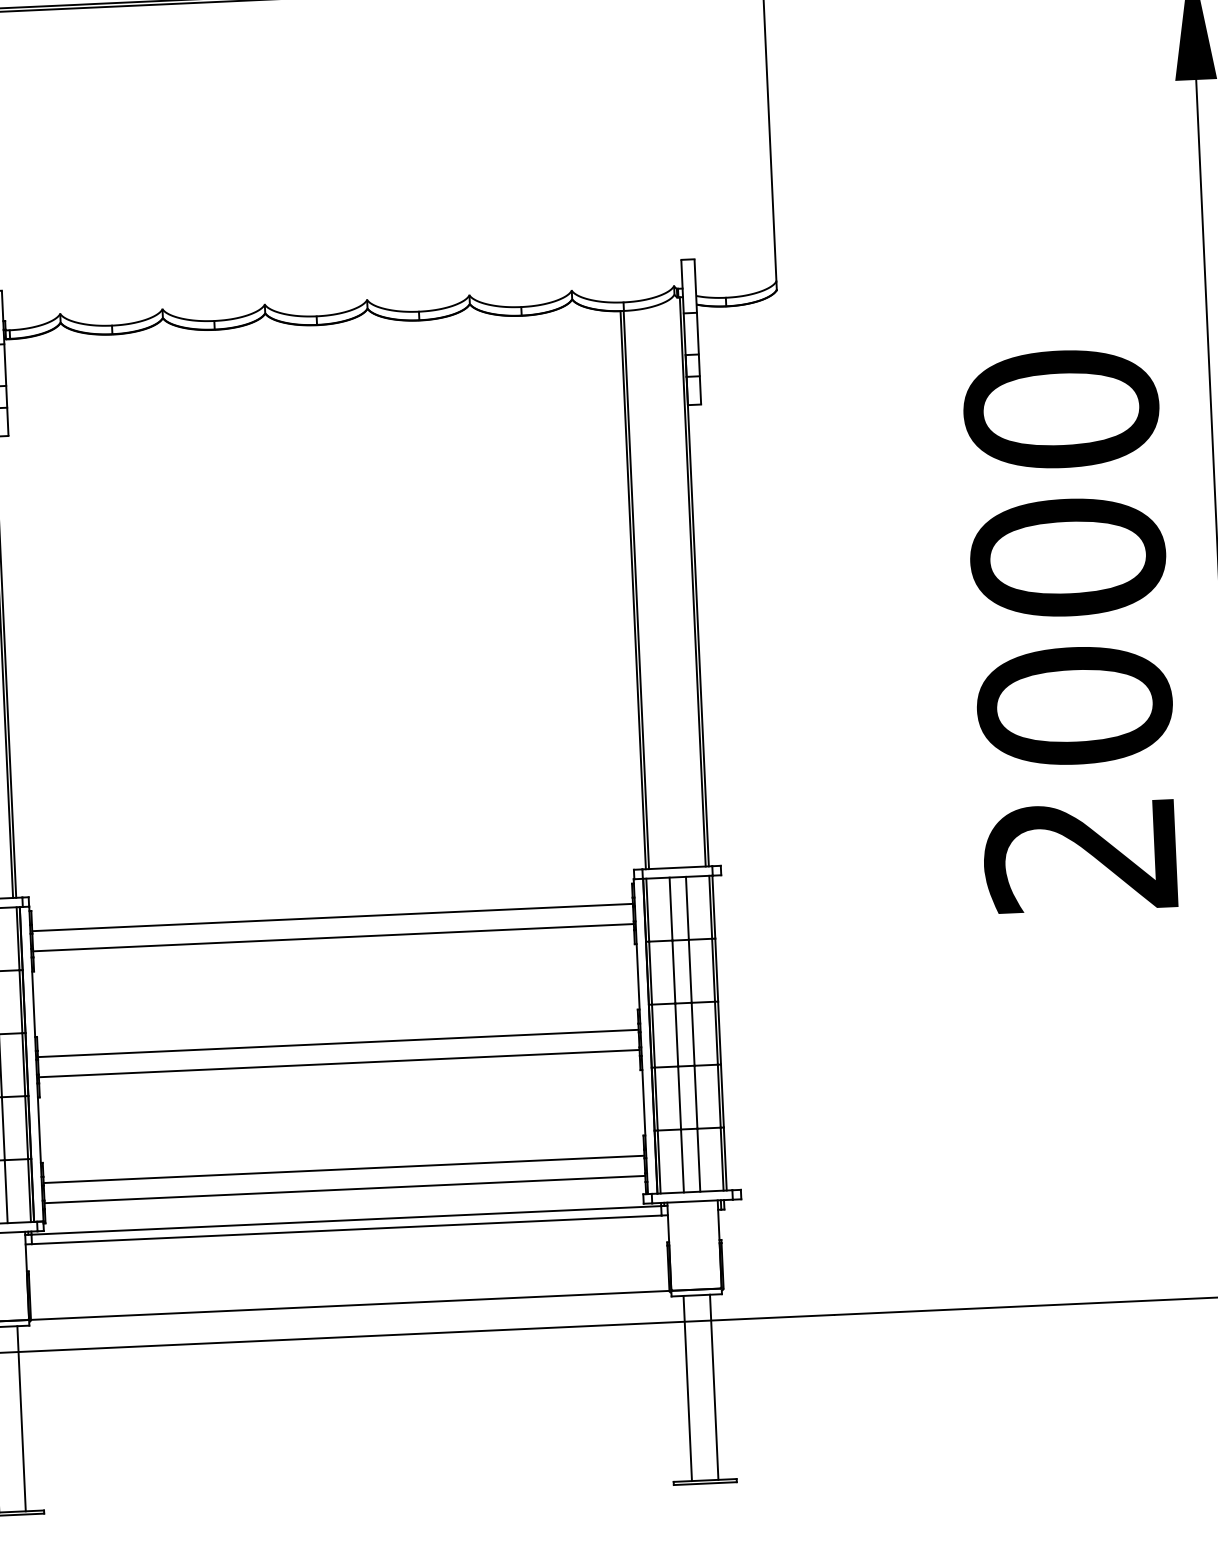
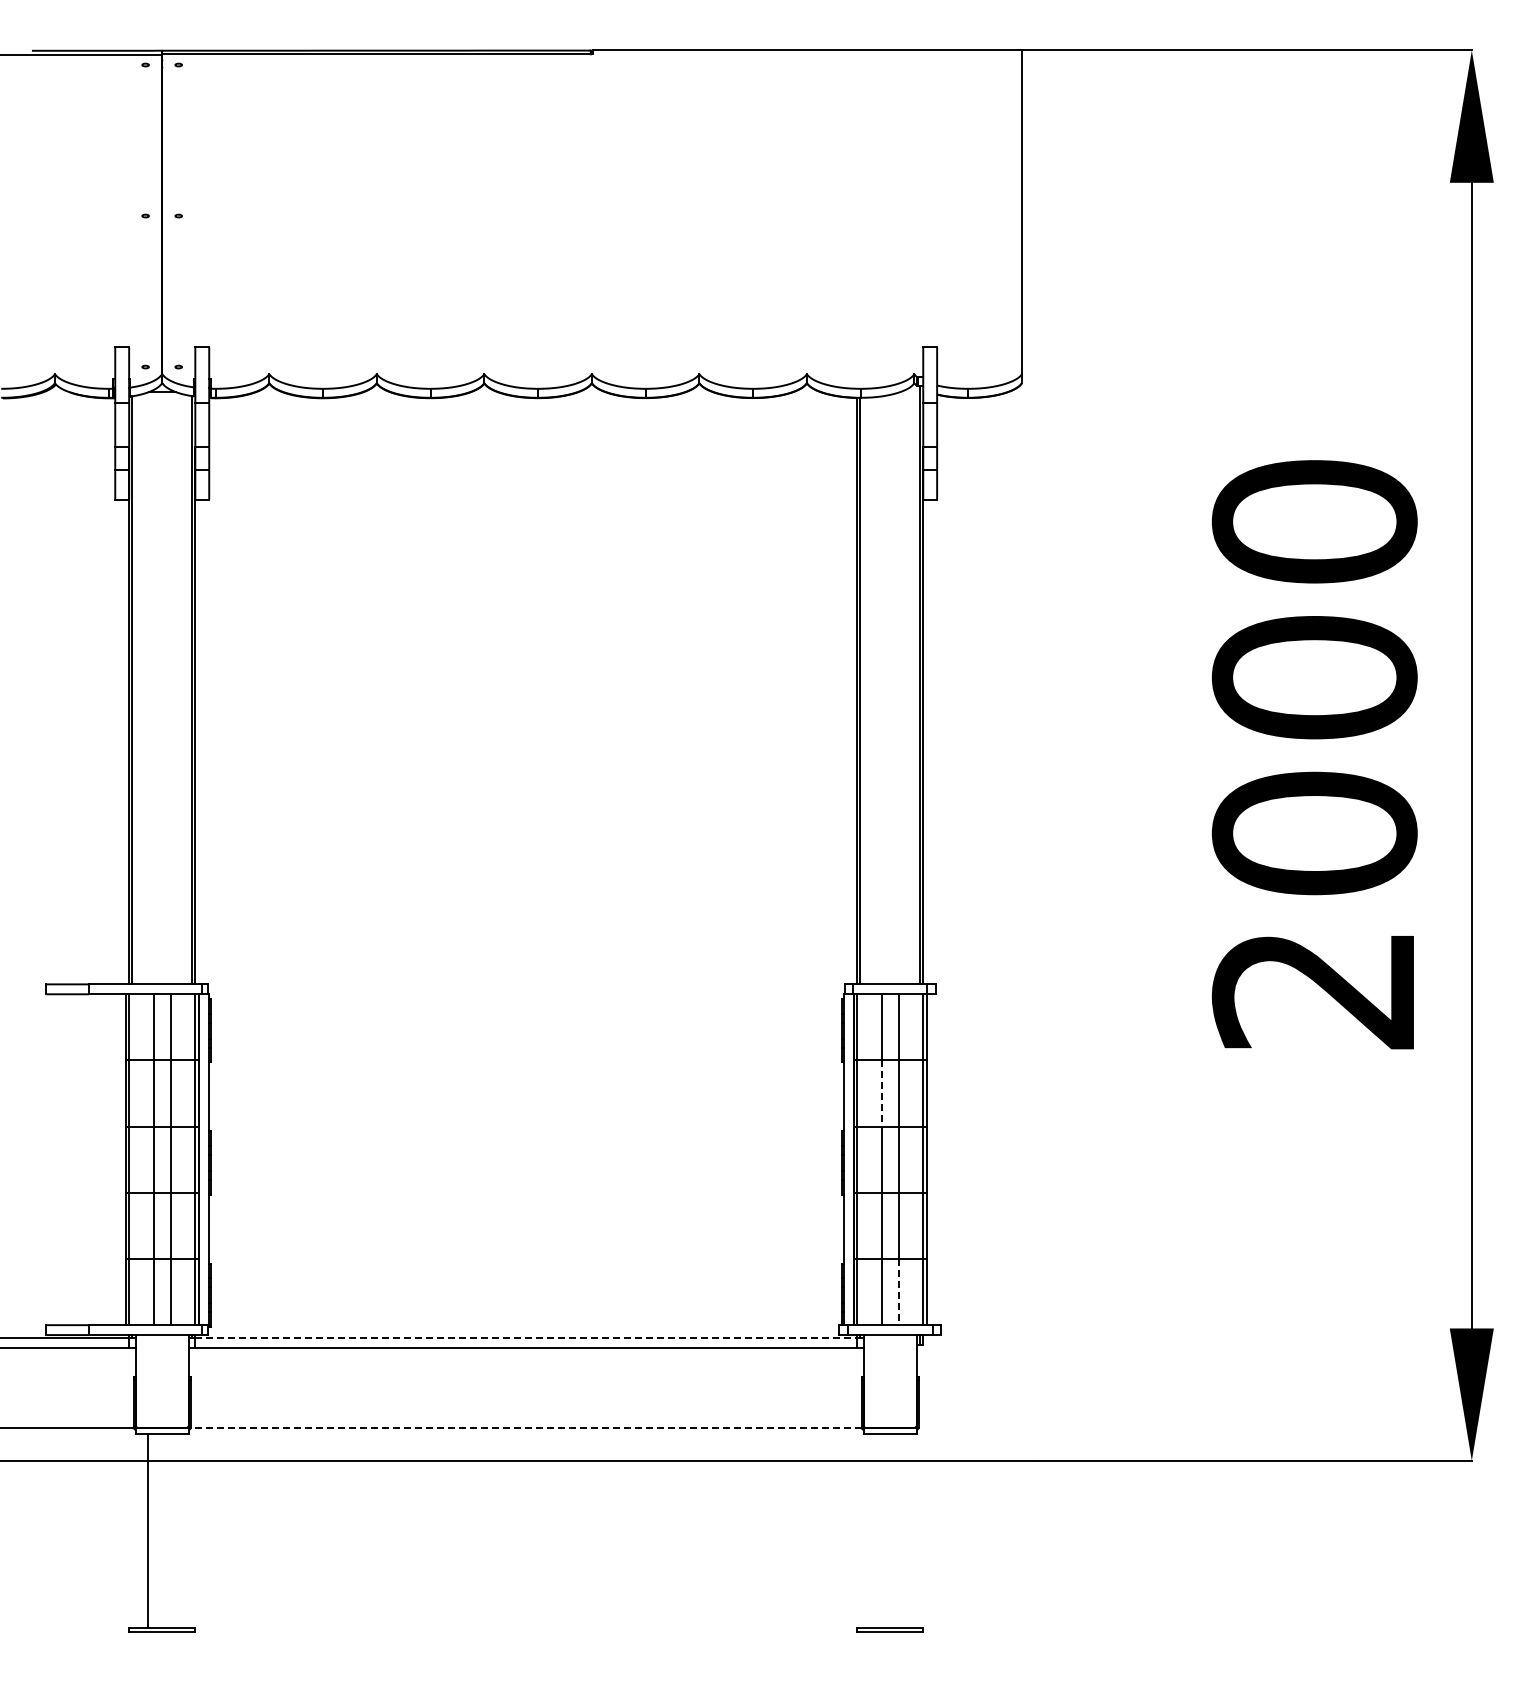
line: (331, 917) -> (525, 1020), removed
line: (332, 937) -> (525, 1041), removed
line: (673, 972) -> (881, 1094), solid -> dashed
line: (337, 1043) -> (525, 1152), removed
line: (338, 1063) -> (525, 1173), removed
line: (698, 1160) -> (898, 1292), solid -> dashed
line: (343, 1169) -> (525, 1284), removed
line: (344, 1189) -> (525, 1305), removed
line: (346, 1220) -> (526, 1338), solid -> dashed
line: (350, 1305) -> (526, 1427), solid -> dashed
line: (714, 1386) -> (904, 1530), removed
line: (687, 1388) -> (876, 1530), removed
line: (21, 1418) -> (176, 1530), removed

